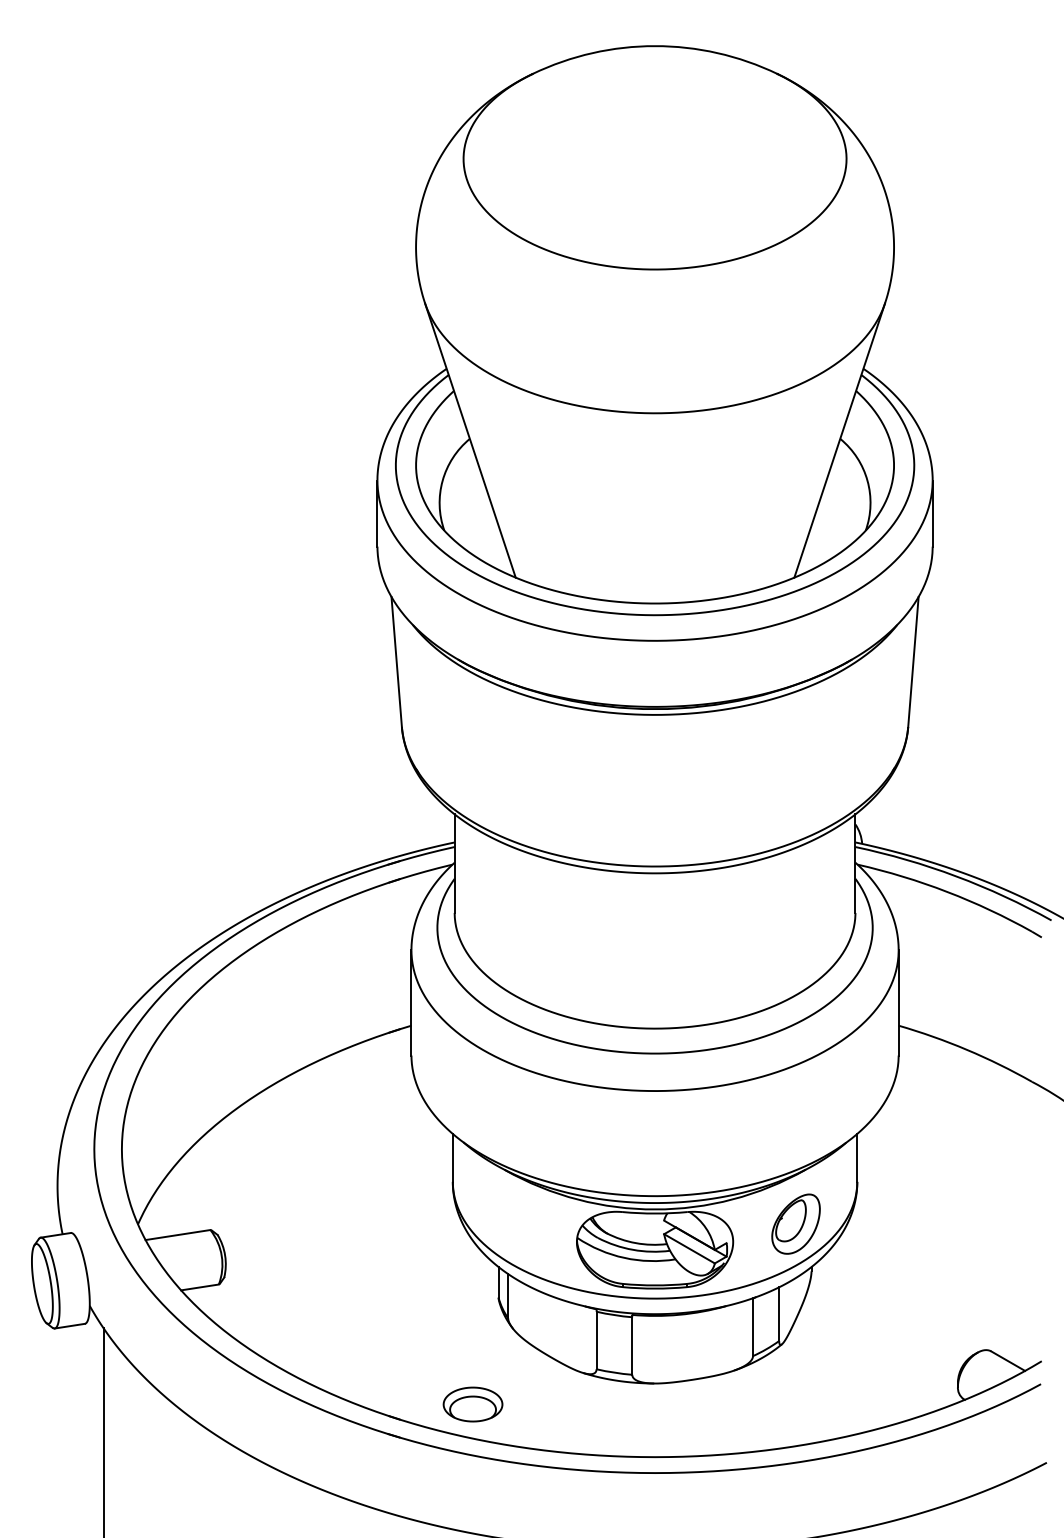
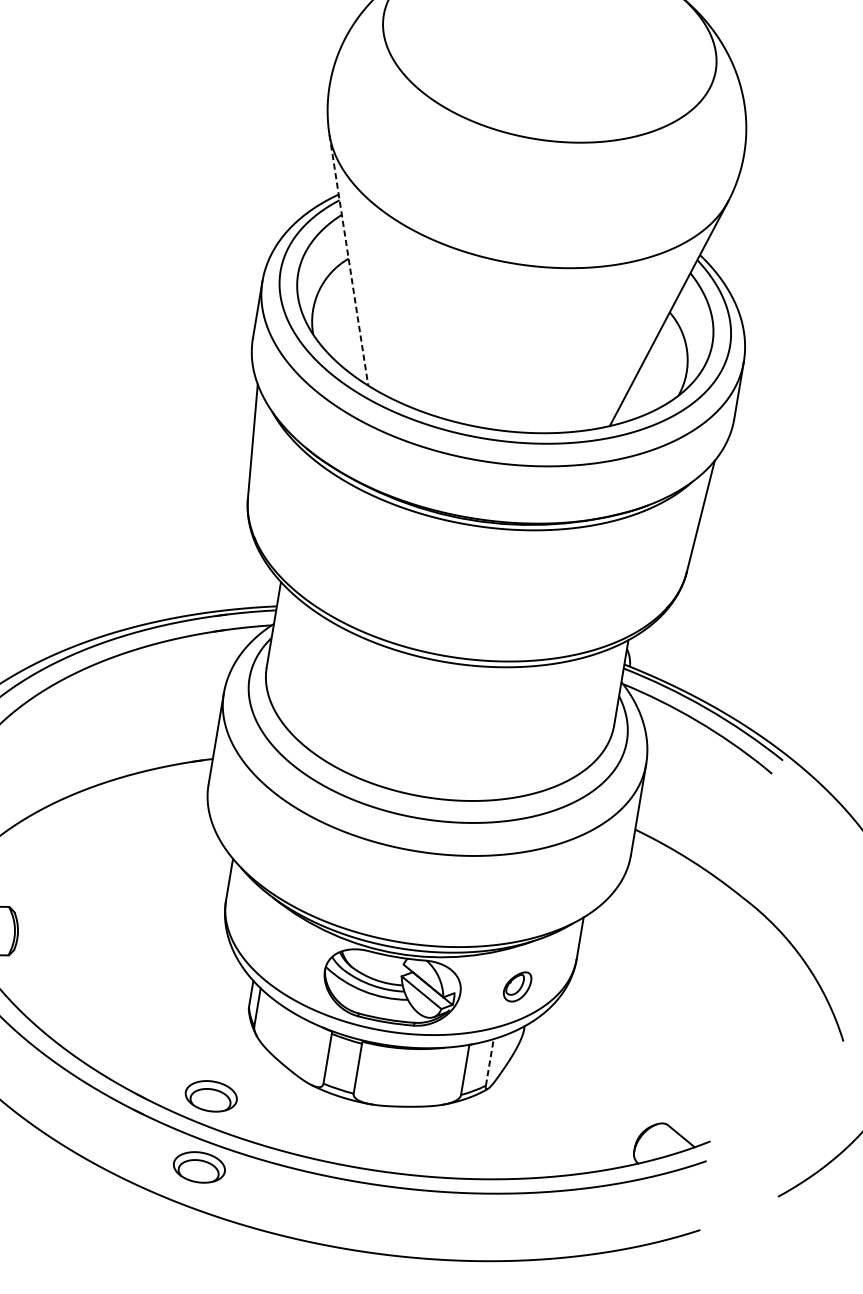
line: (470, 441) -> (348, 261), solid -> dashed
part: (795, 1223) -> (517, 986), size x0.6
line: (779, 1314) -> (490, 1062), solid -> dashed
part: (472, 1486) -> (198, 1167), added

